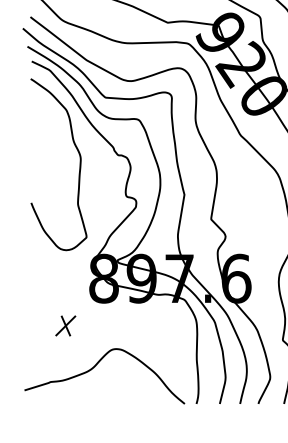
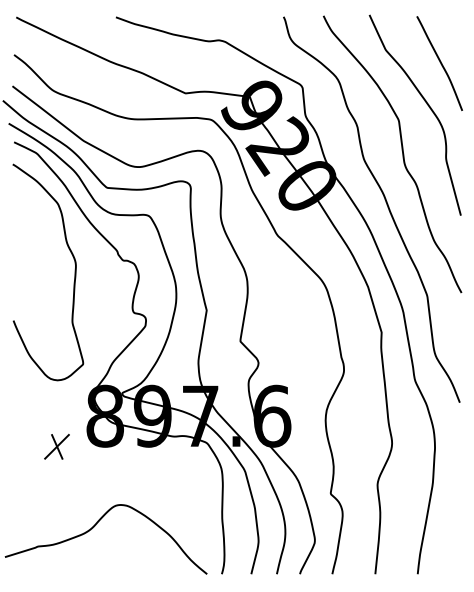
part: (65, 325) -> (56, 446), moved

